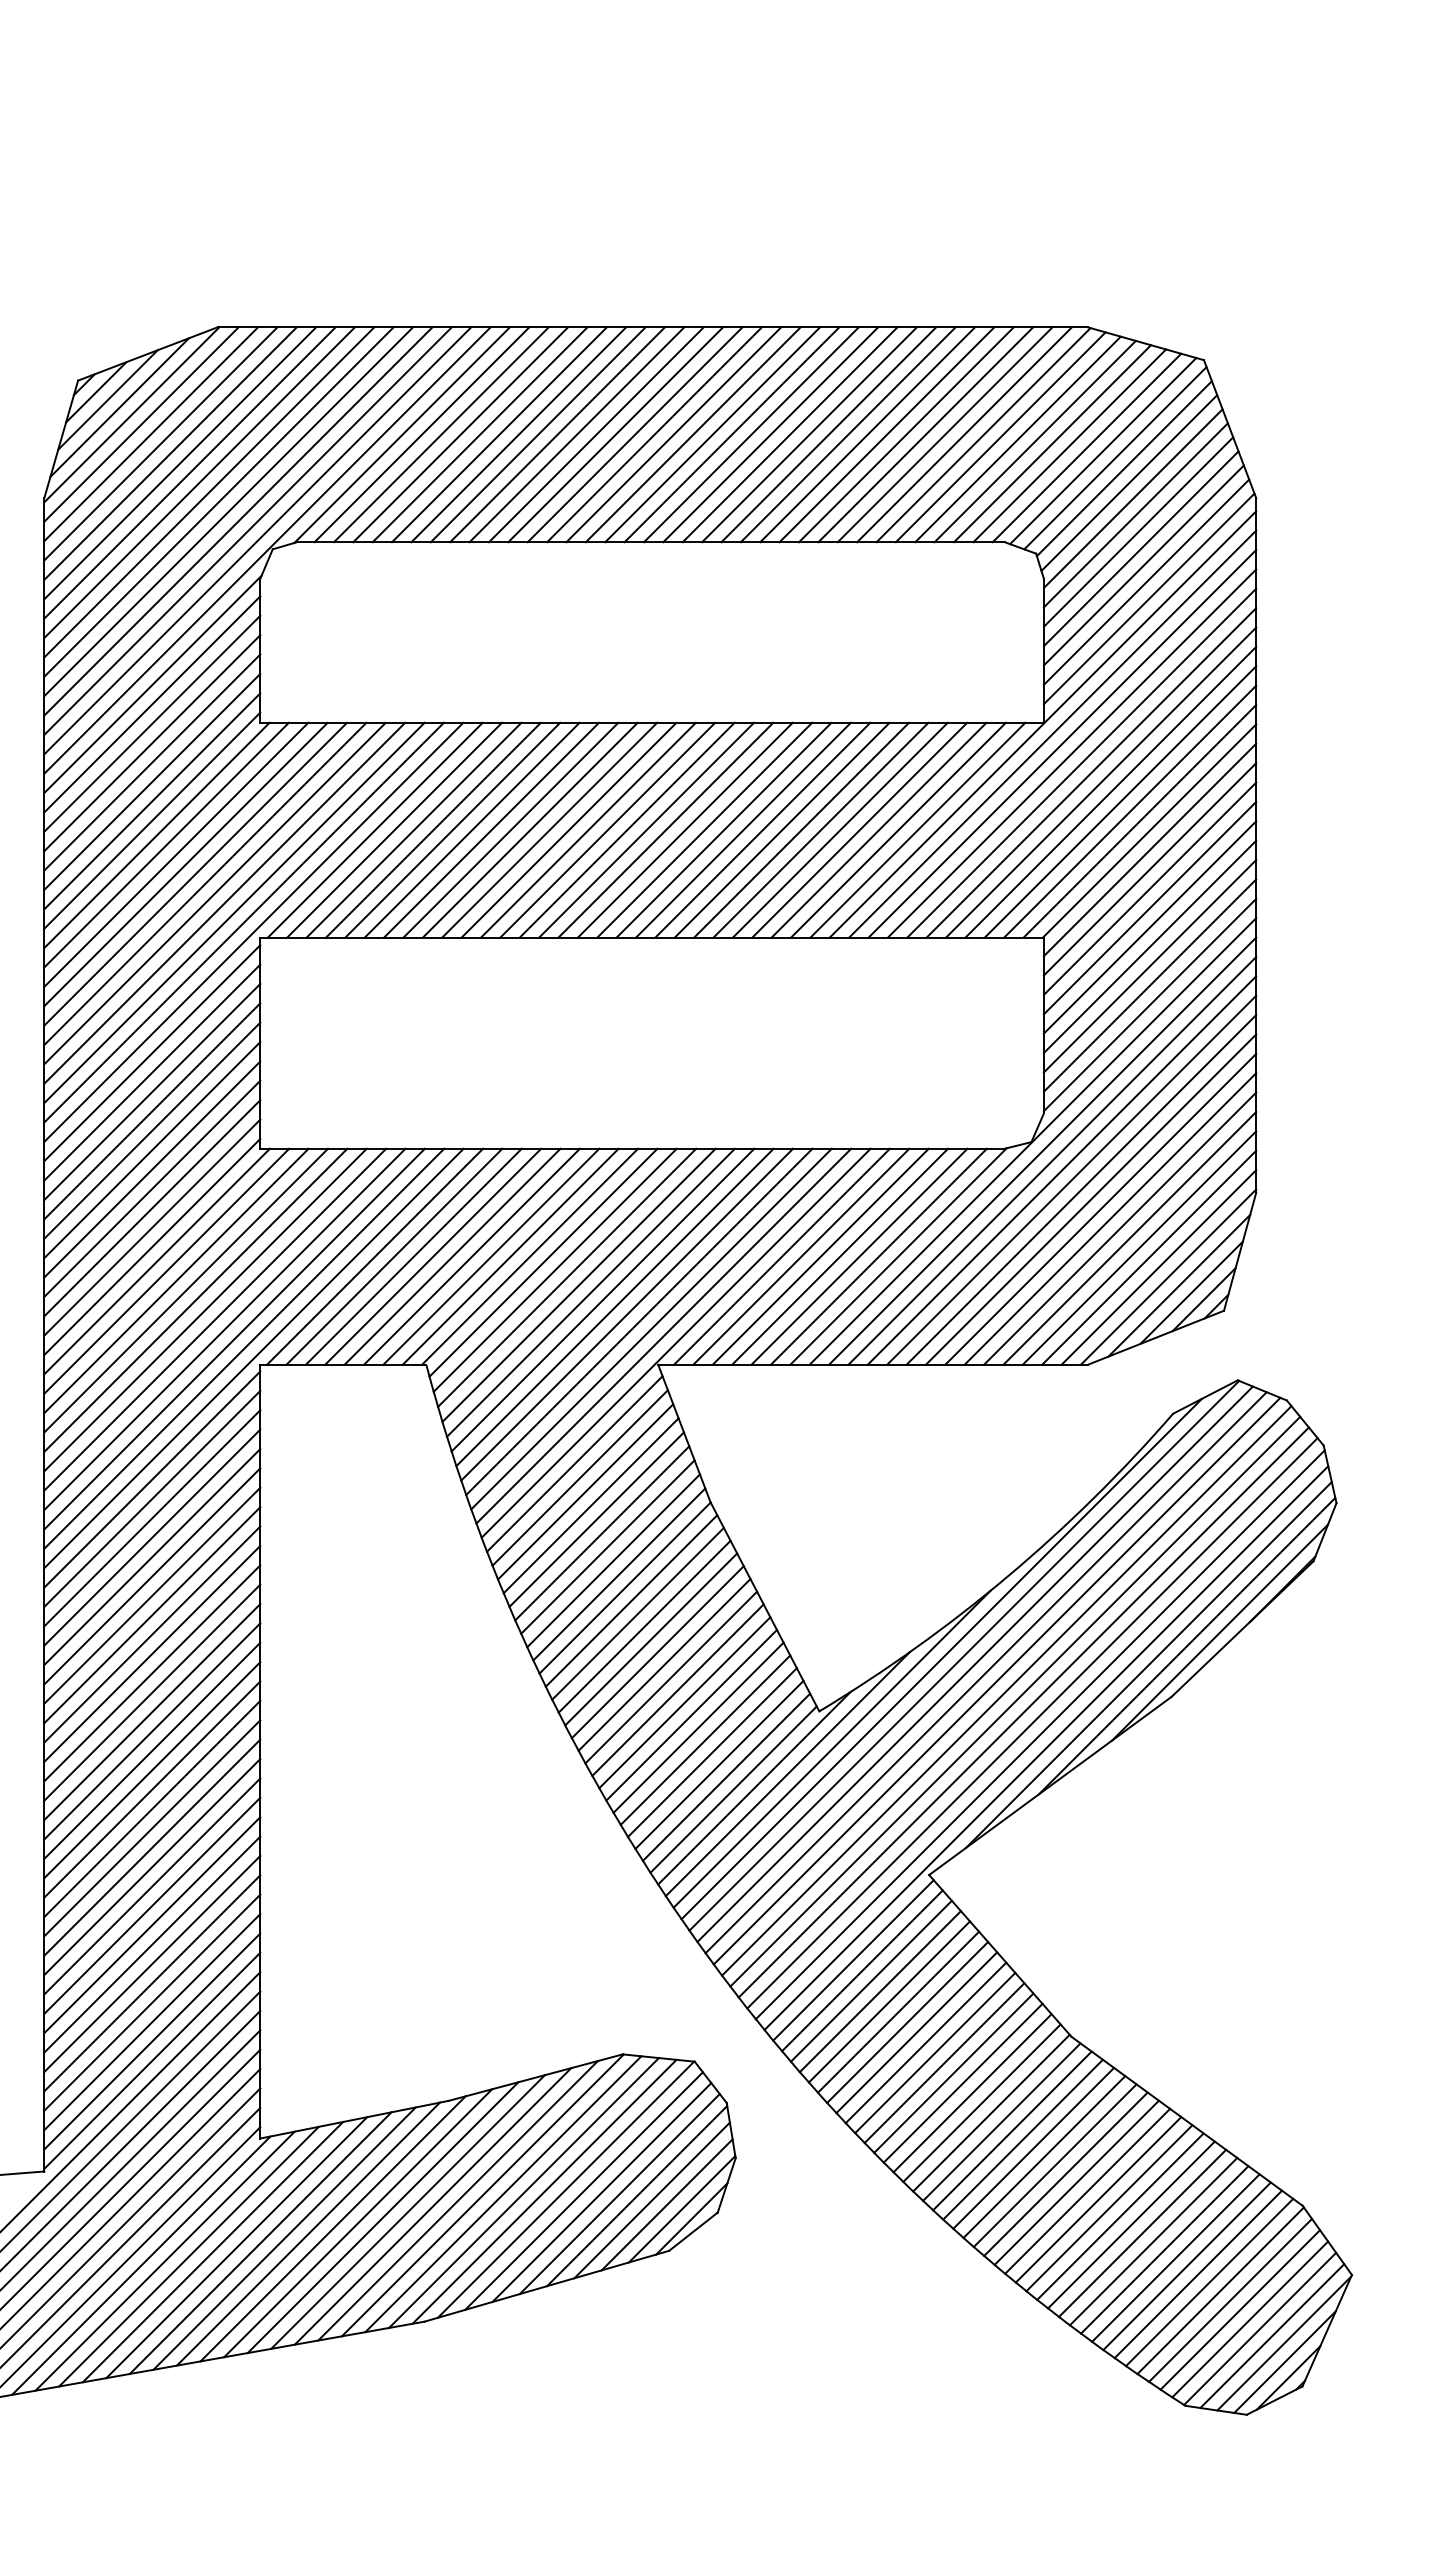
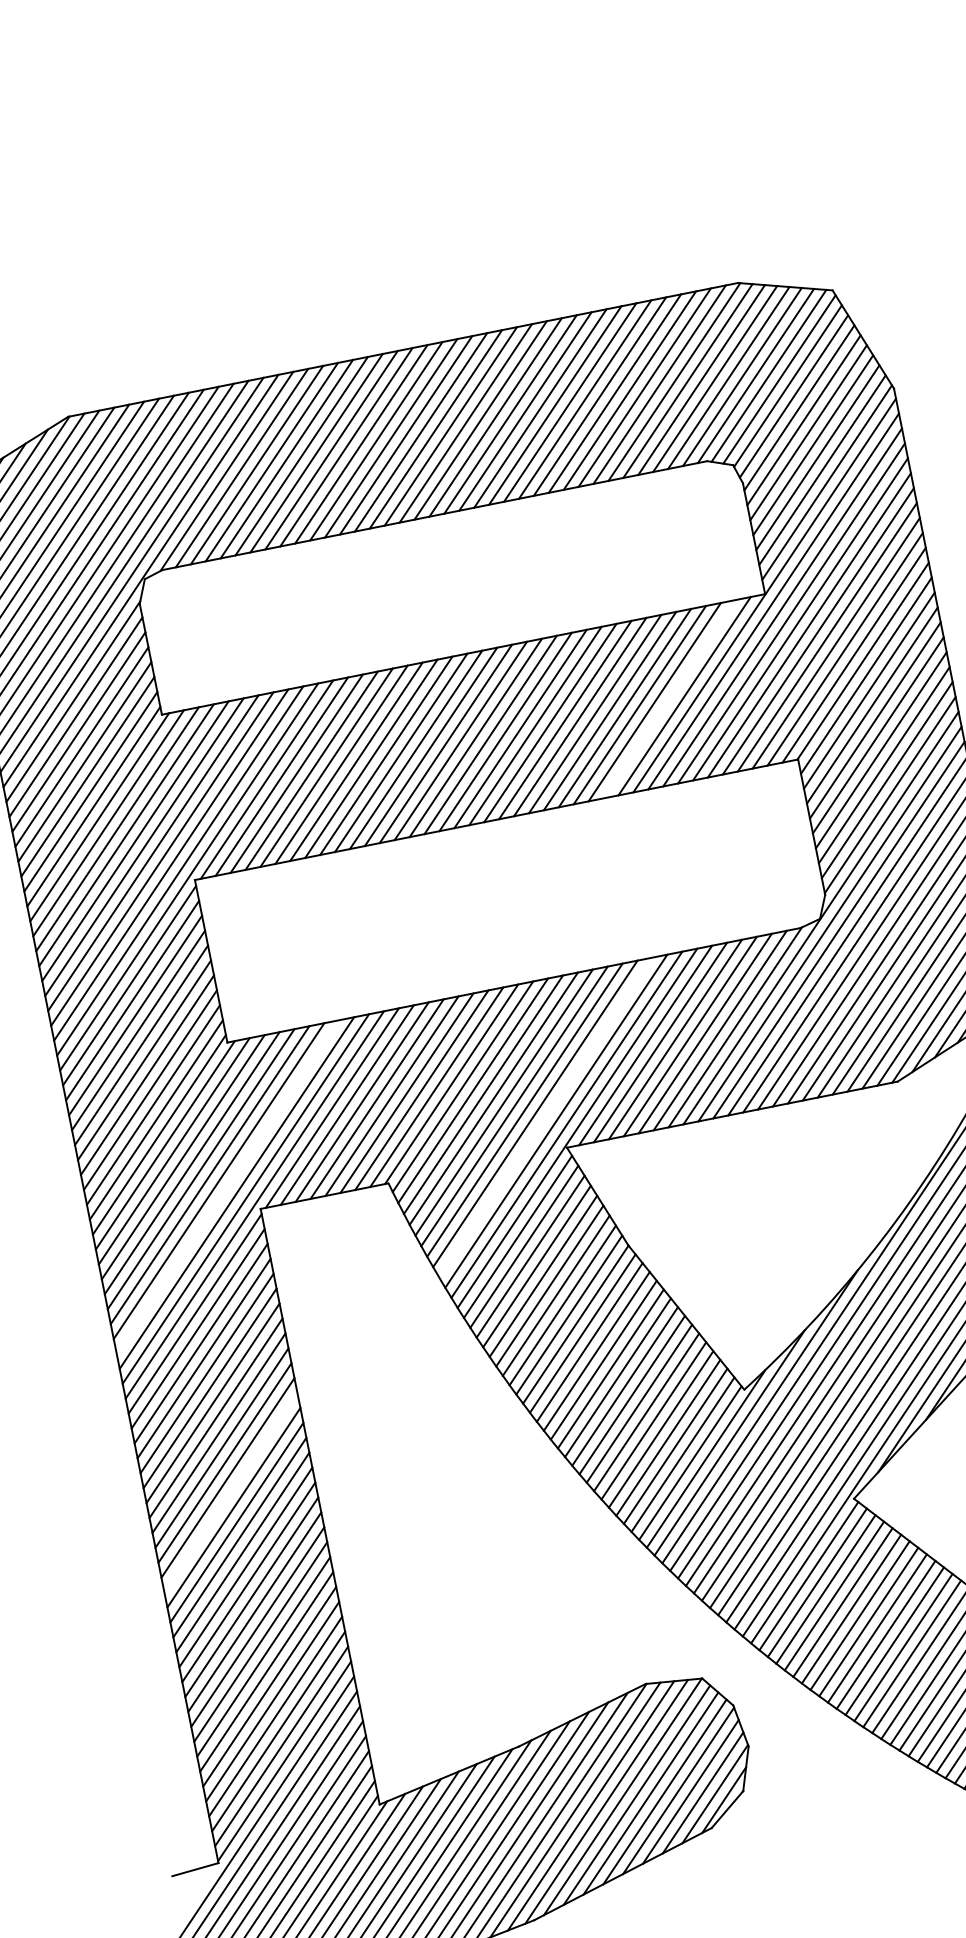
line: (898, 829) -> (669, 698), removed
line: (639, 1321) -> (545, 1117), removed
line: (224, 1329) -> (227, 1187), removed
line: (152, 1712) -> (231, 1493), removed

